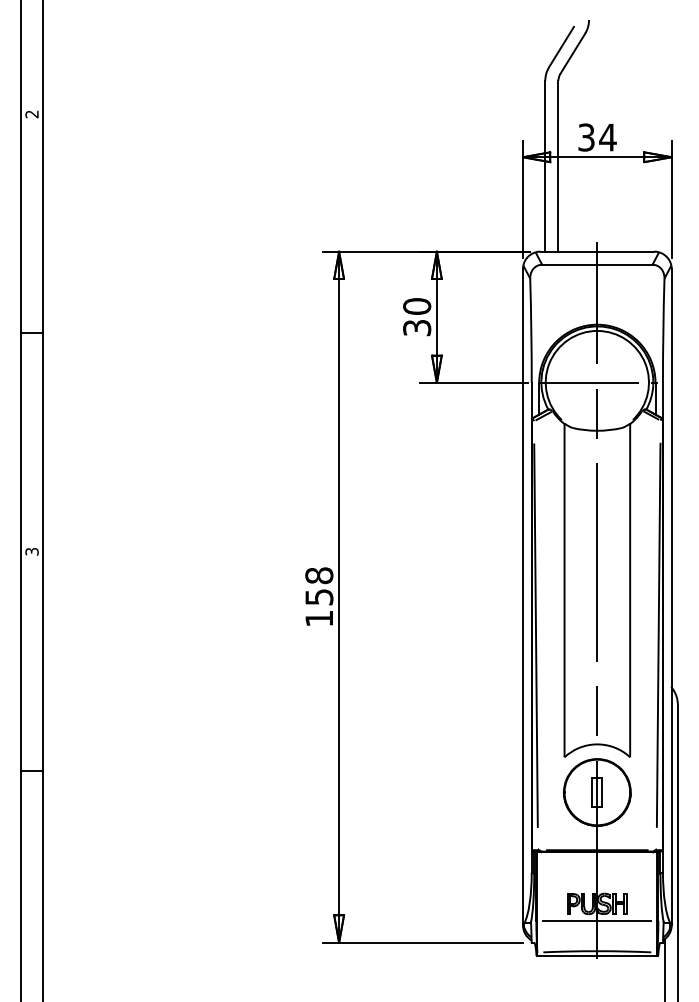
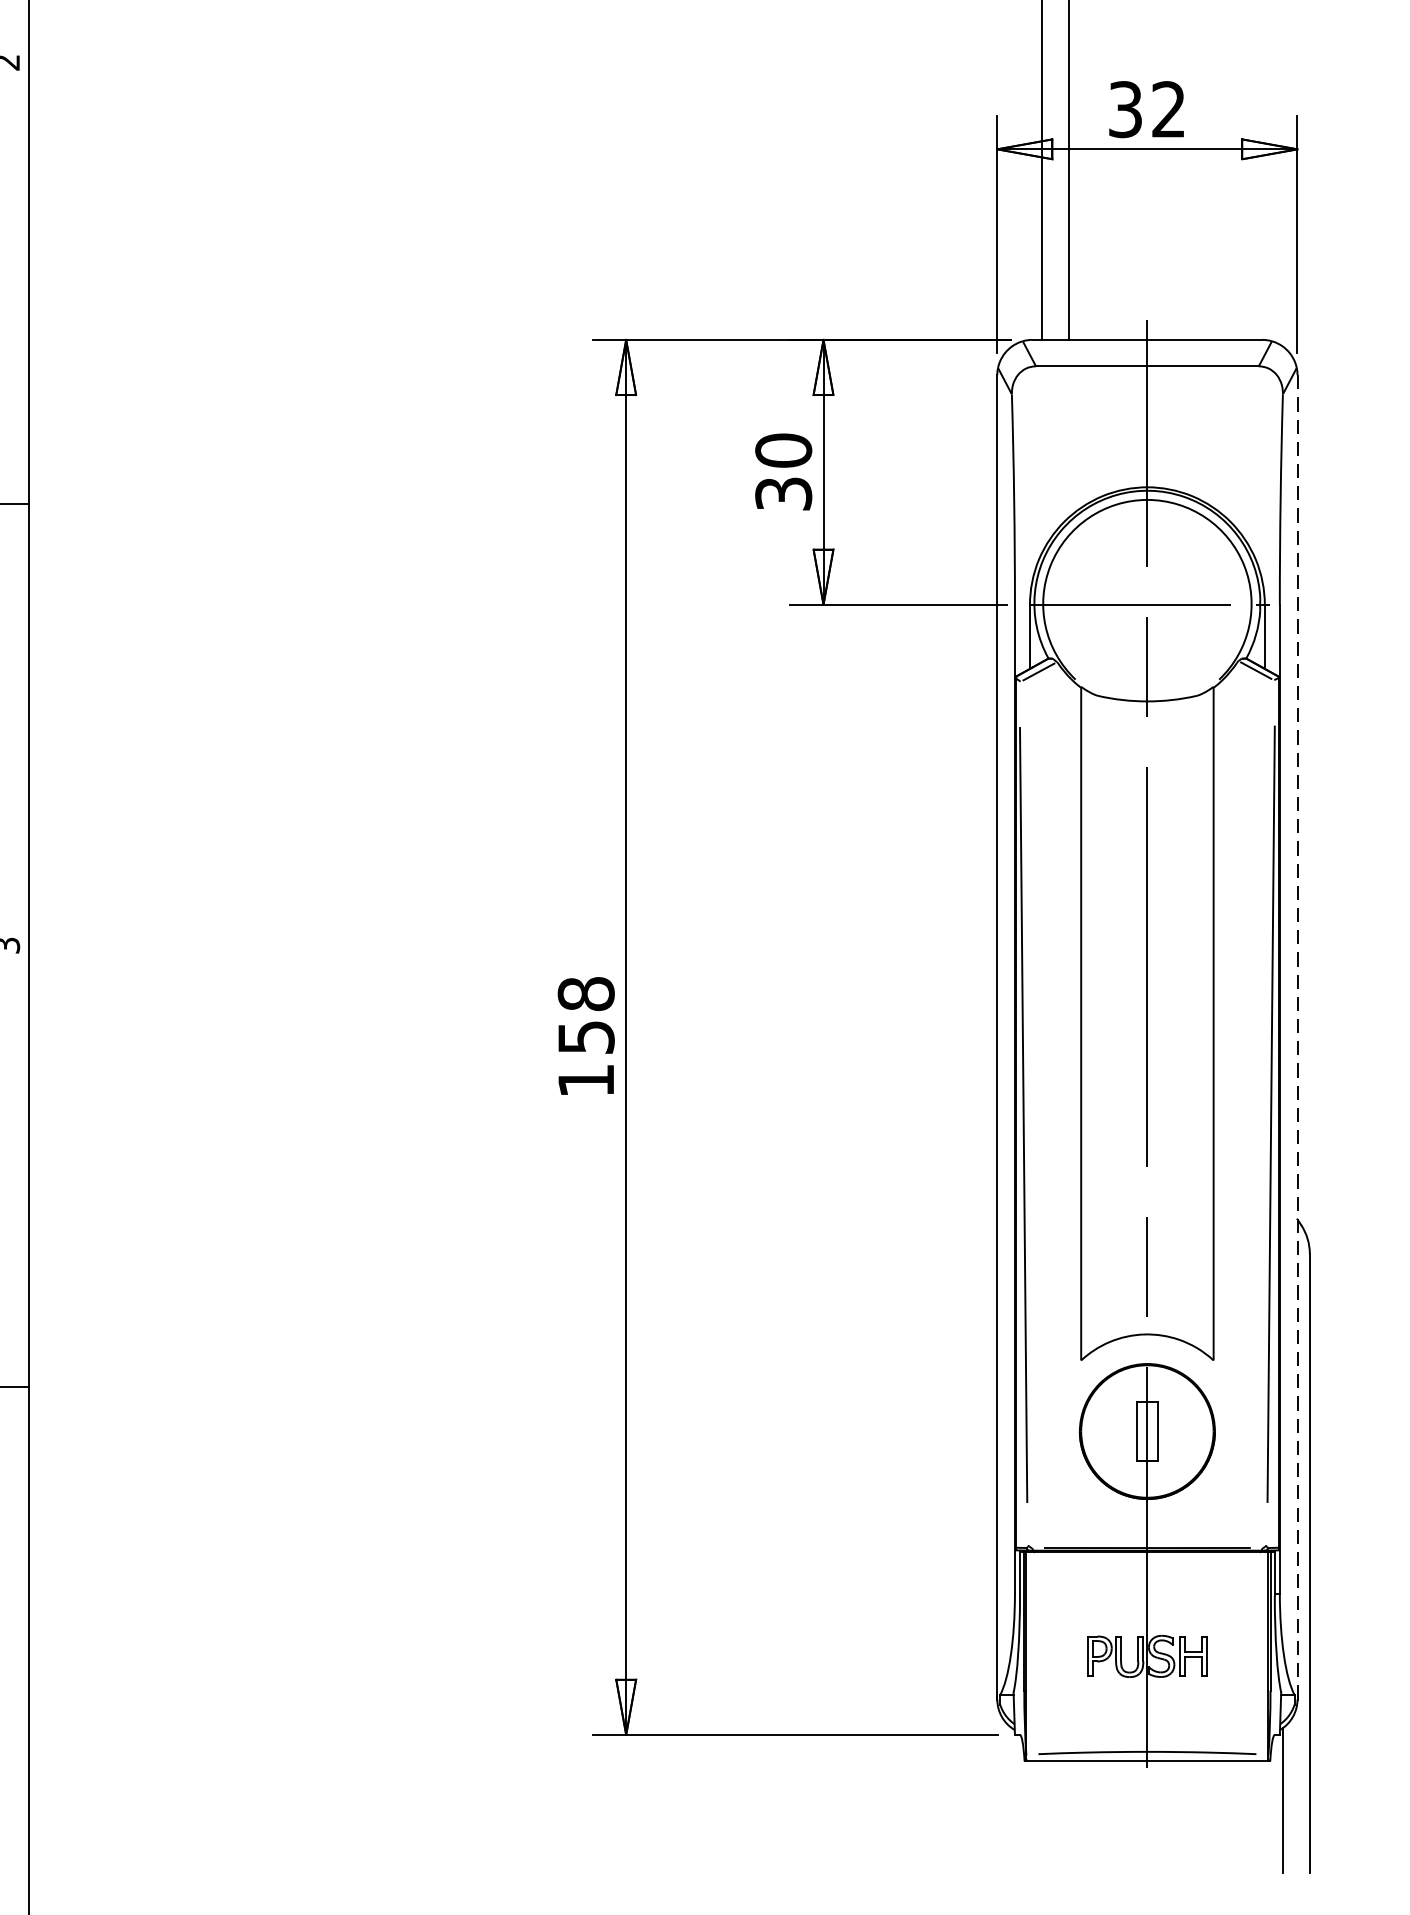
text: (607, 137) -> (1167, 109), 34 -> 32
line: (671, 597) -> (1297, 1037), solid -> dashed
line: (597, 920) -> (1147, 1689), removed

